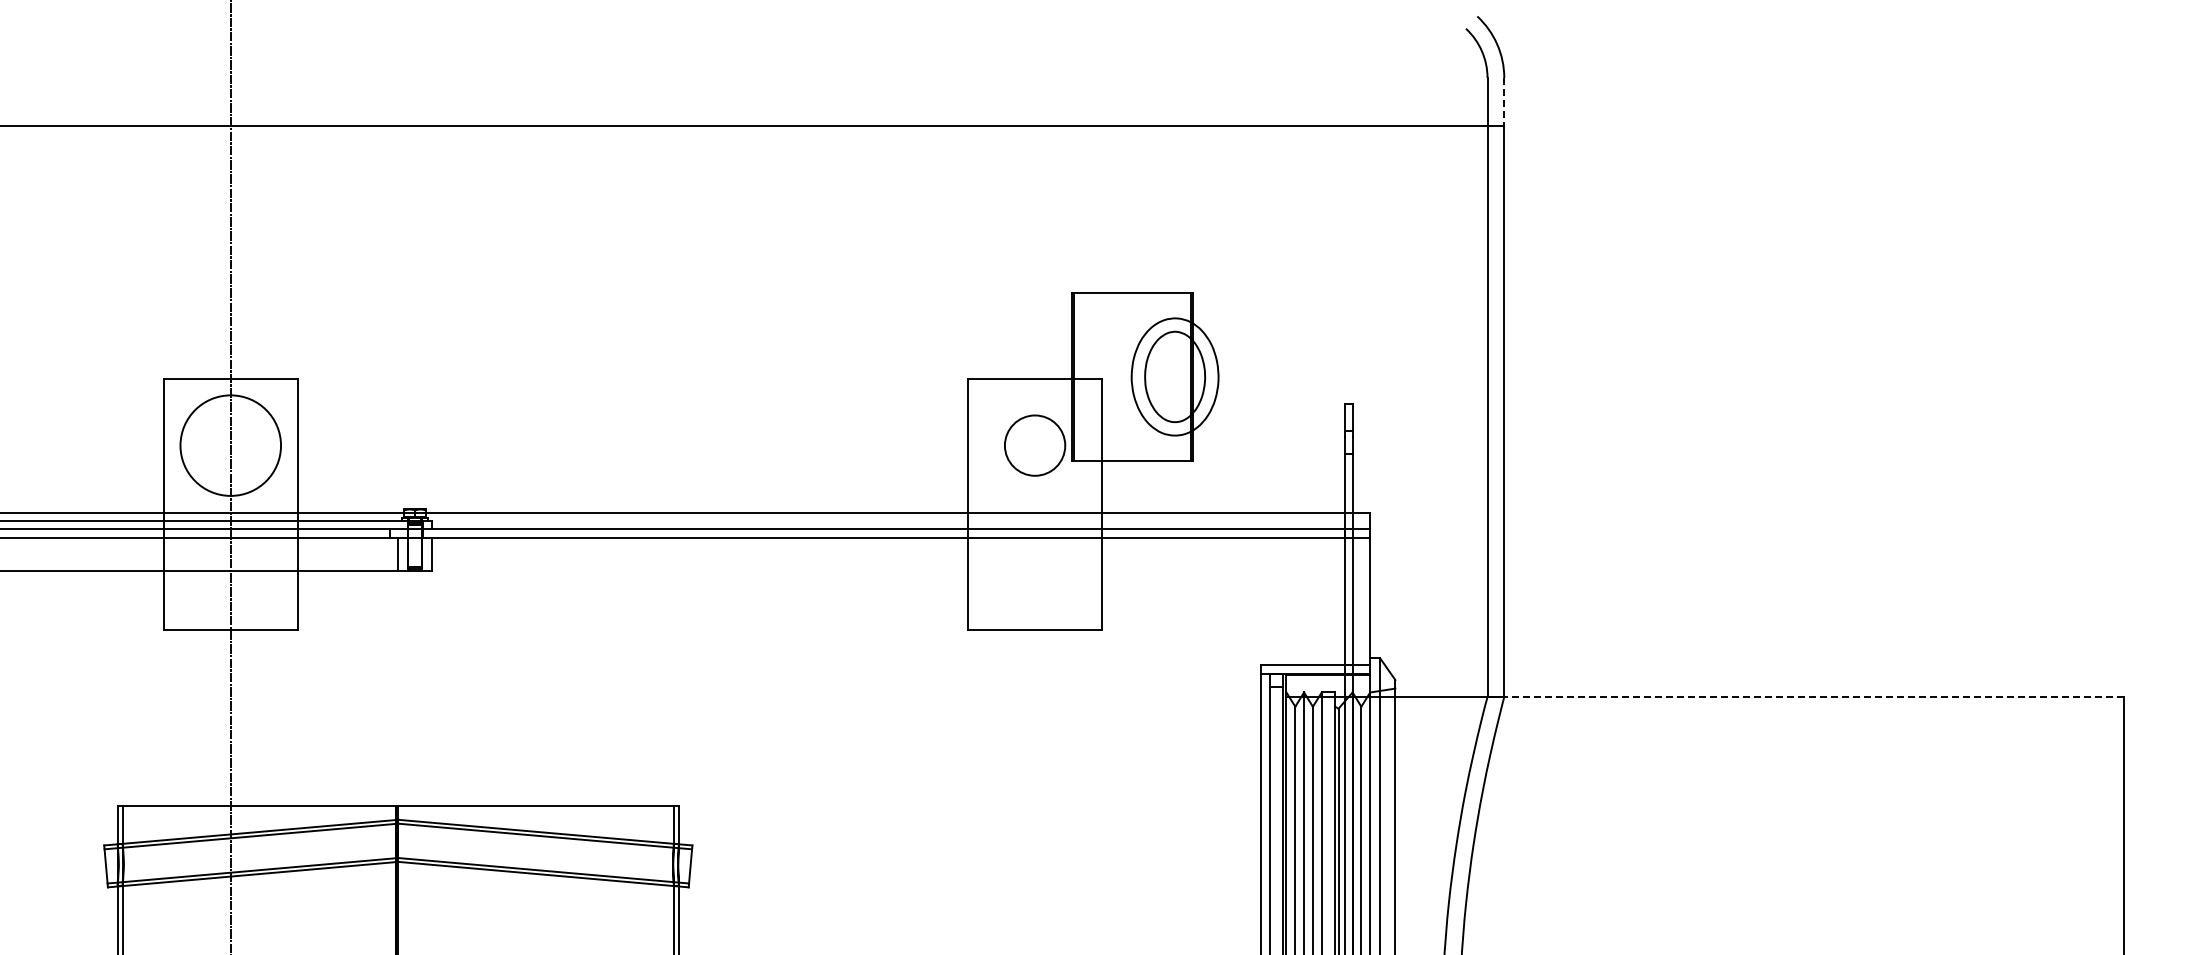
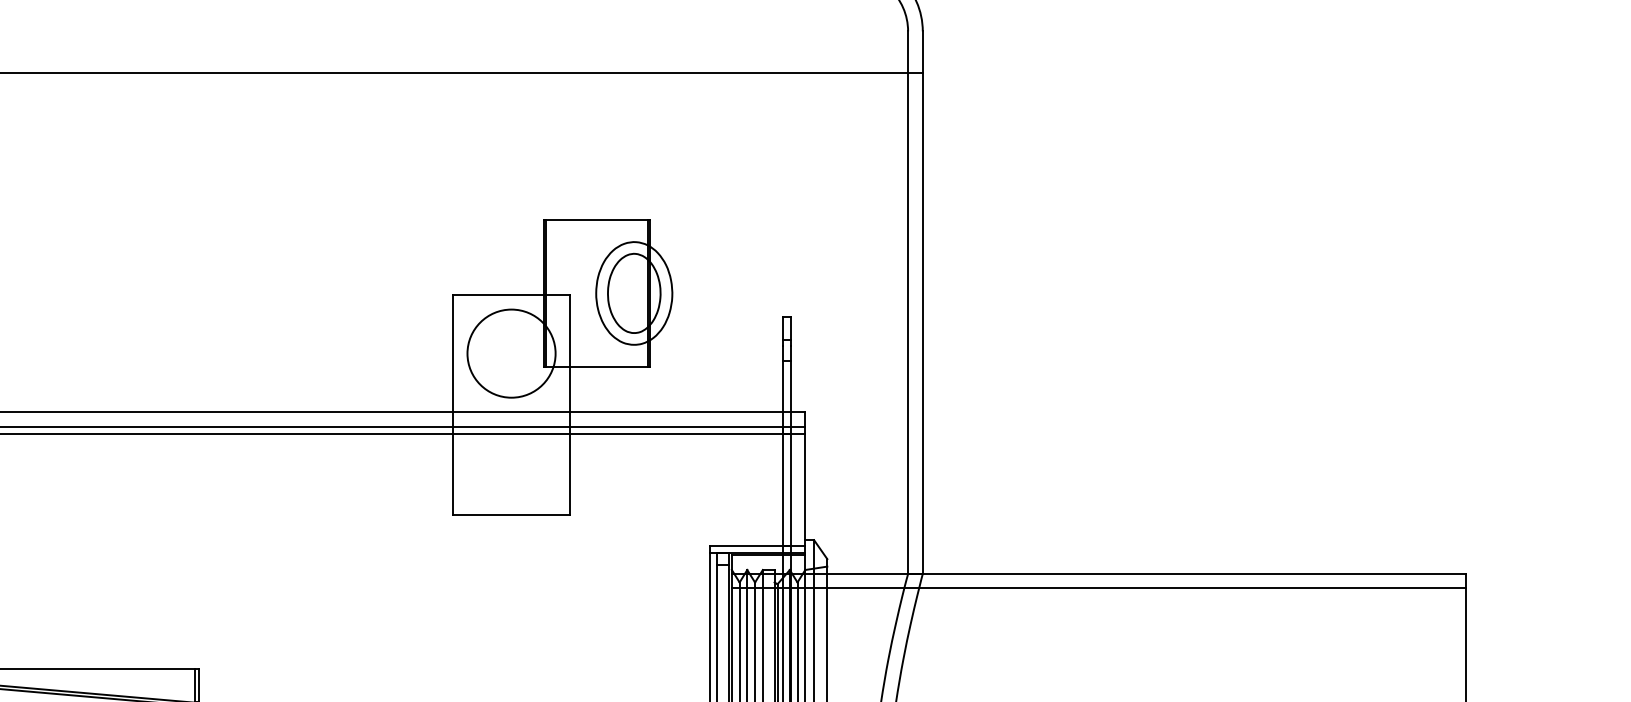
line: (1504, 101) -> (922, 52), dashed -> solid
circle: (1034, 445) -> (511, 353), size x1.67
line: (1813, 697) -> (1193, 574), dashed -> solid
line: (1705, 713) -> (1099, 588), added

